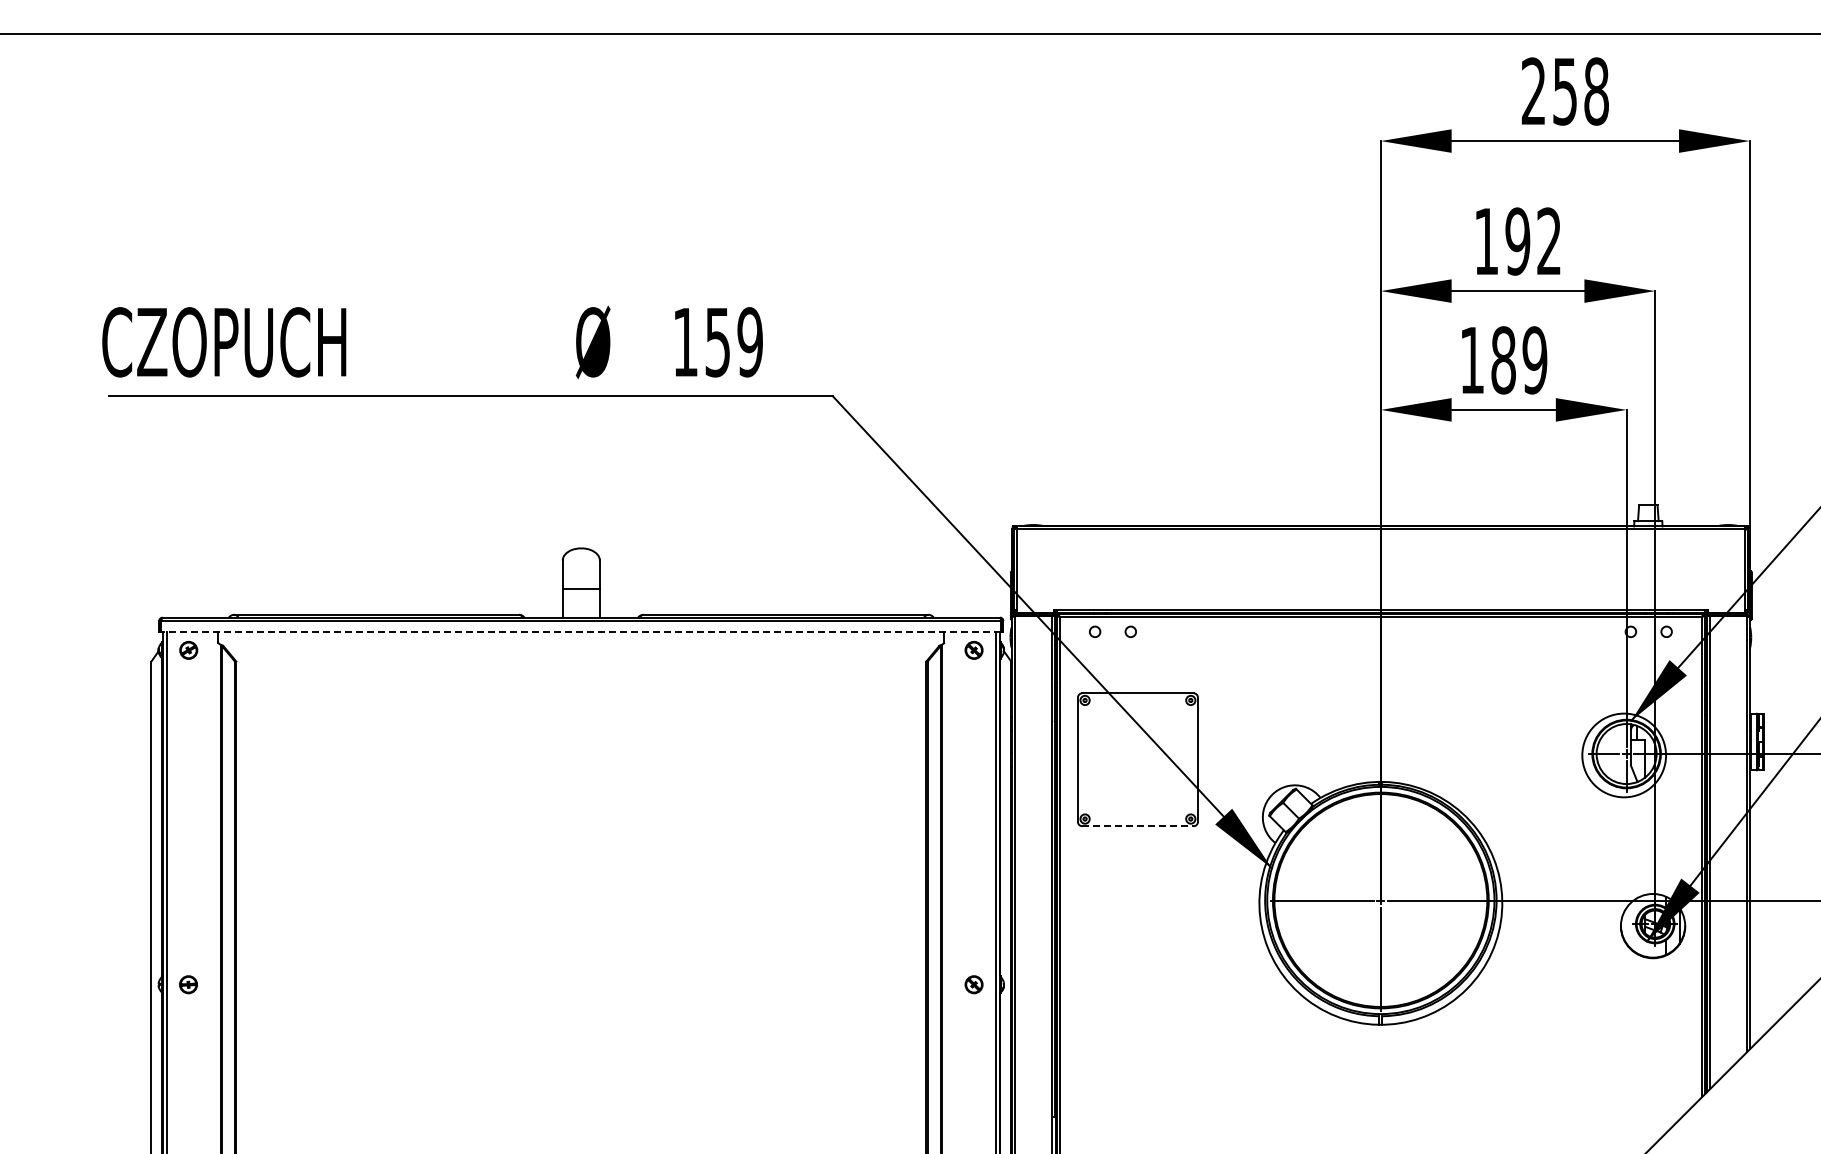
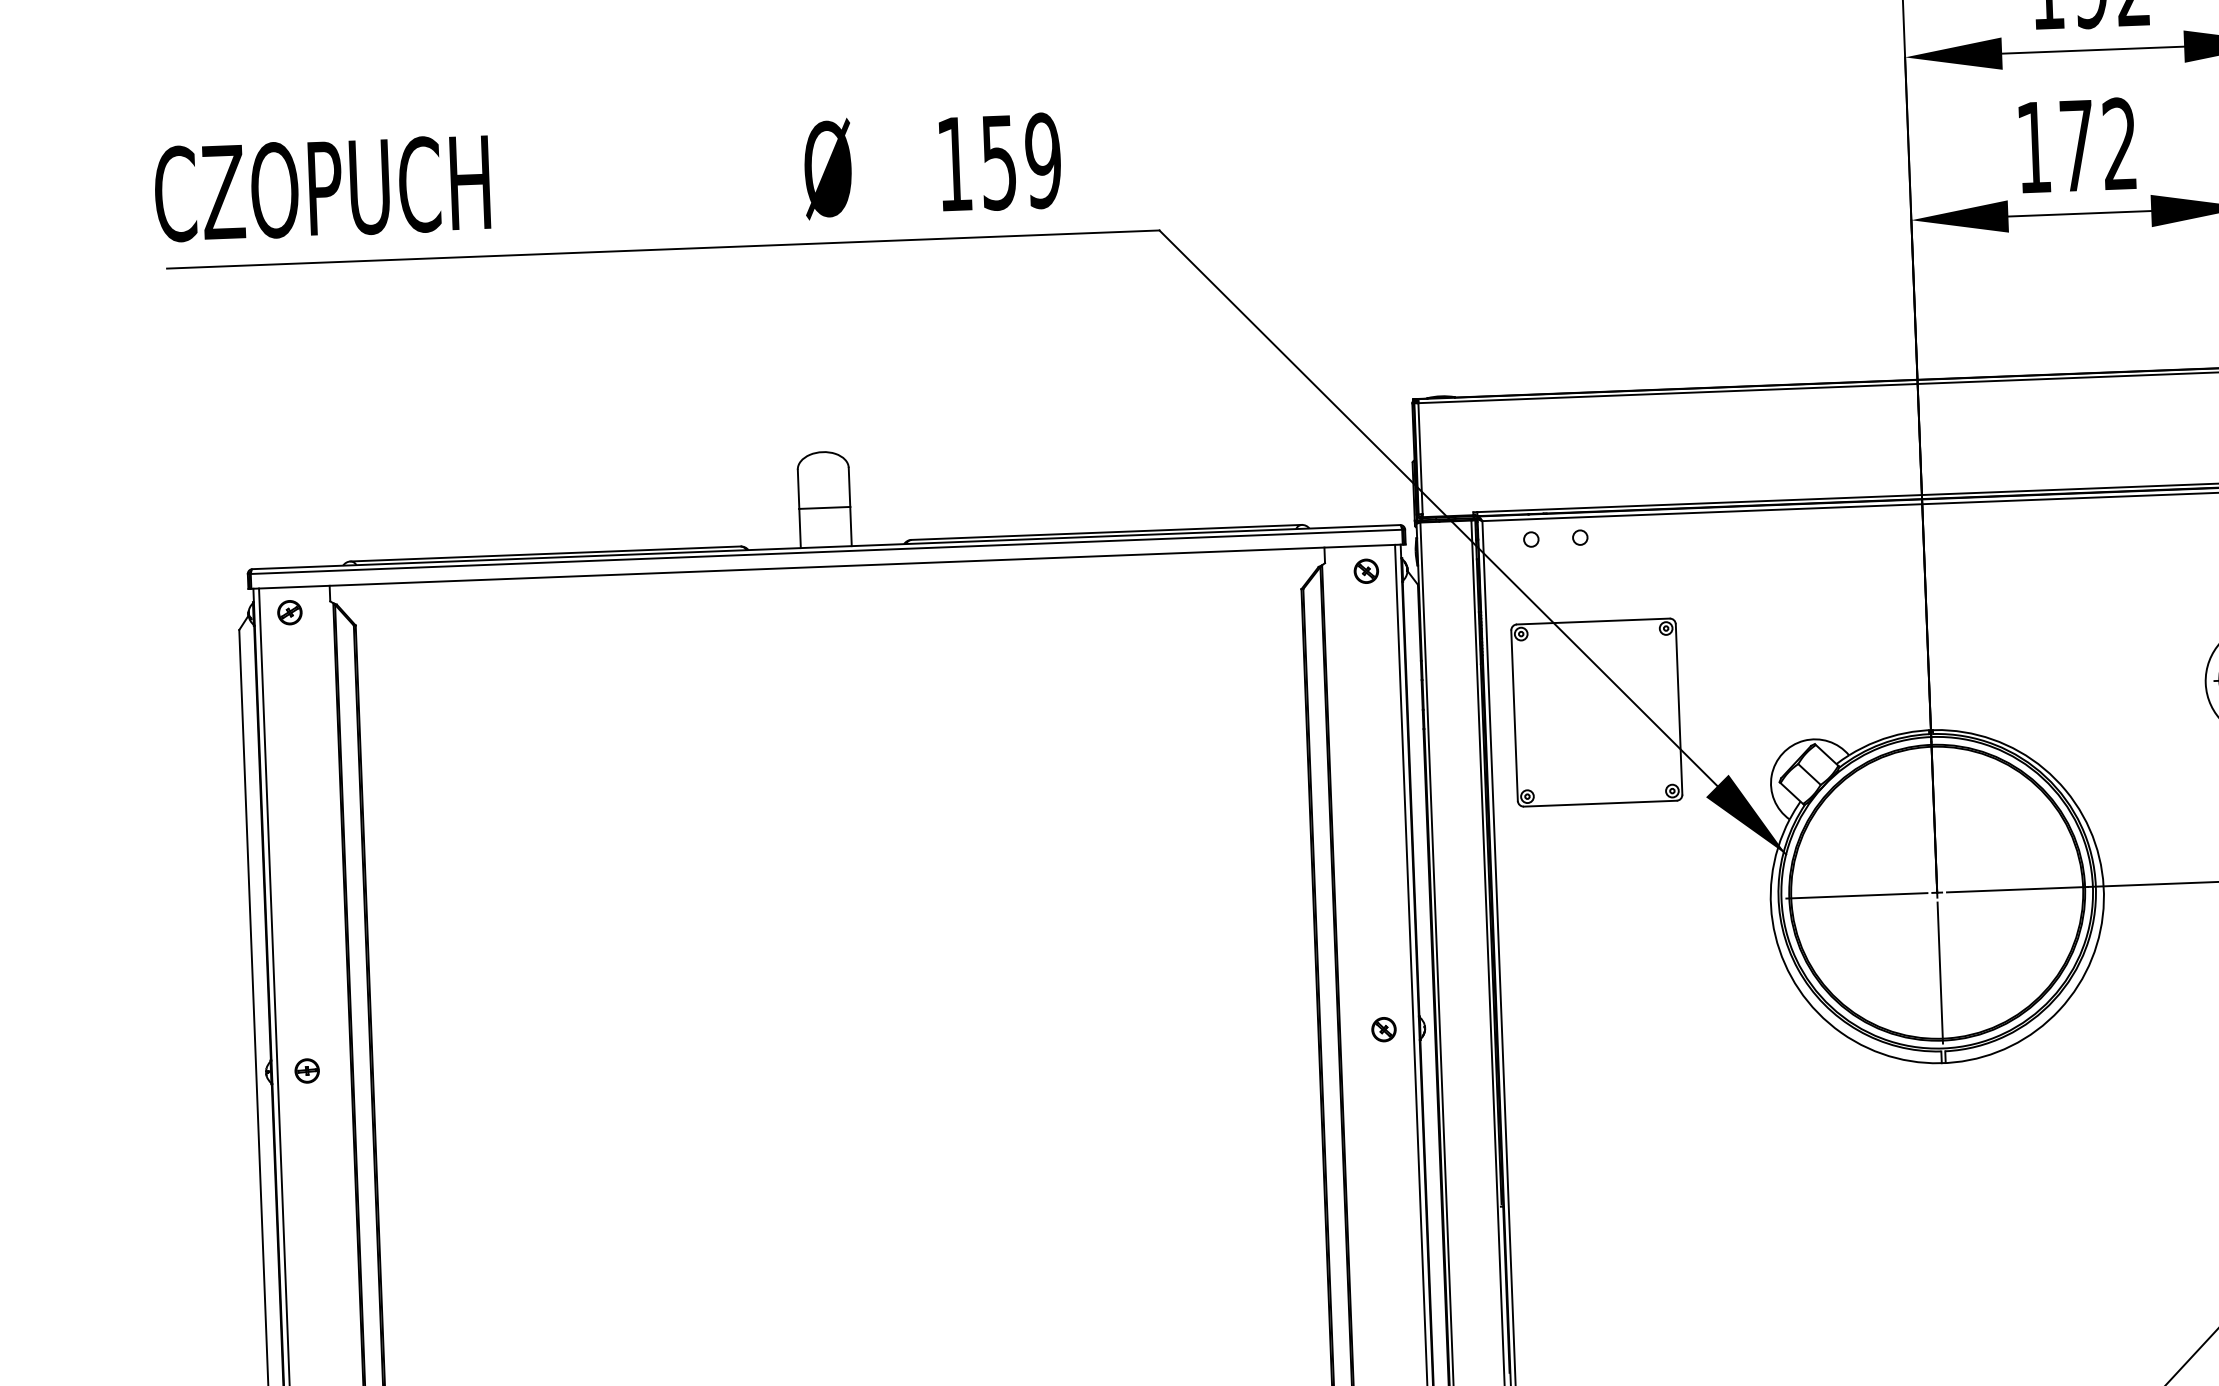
text: (1519, 360) -> (2098, 145), 189 -> 172
line: (581, 631) -> (827, 566), dashed -> solid
line: (1137, 826) -> (1599, 804), dashed -> solid

